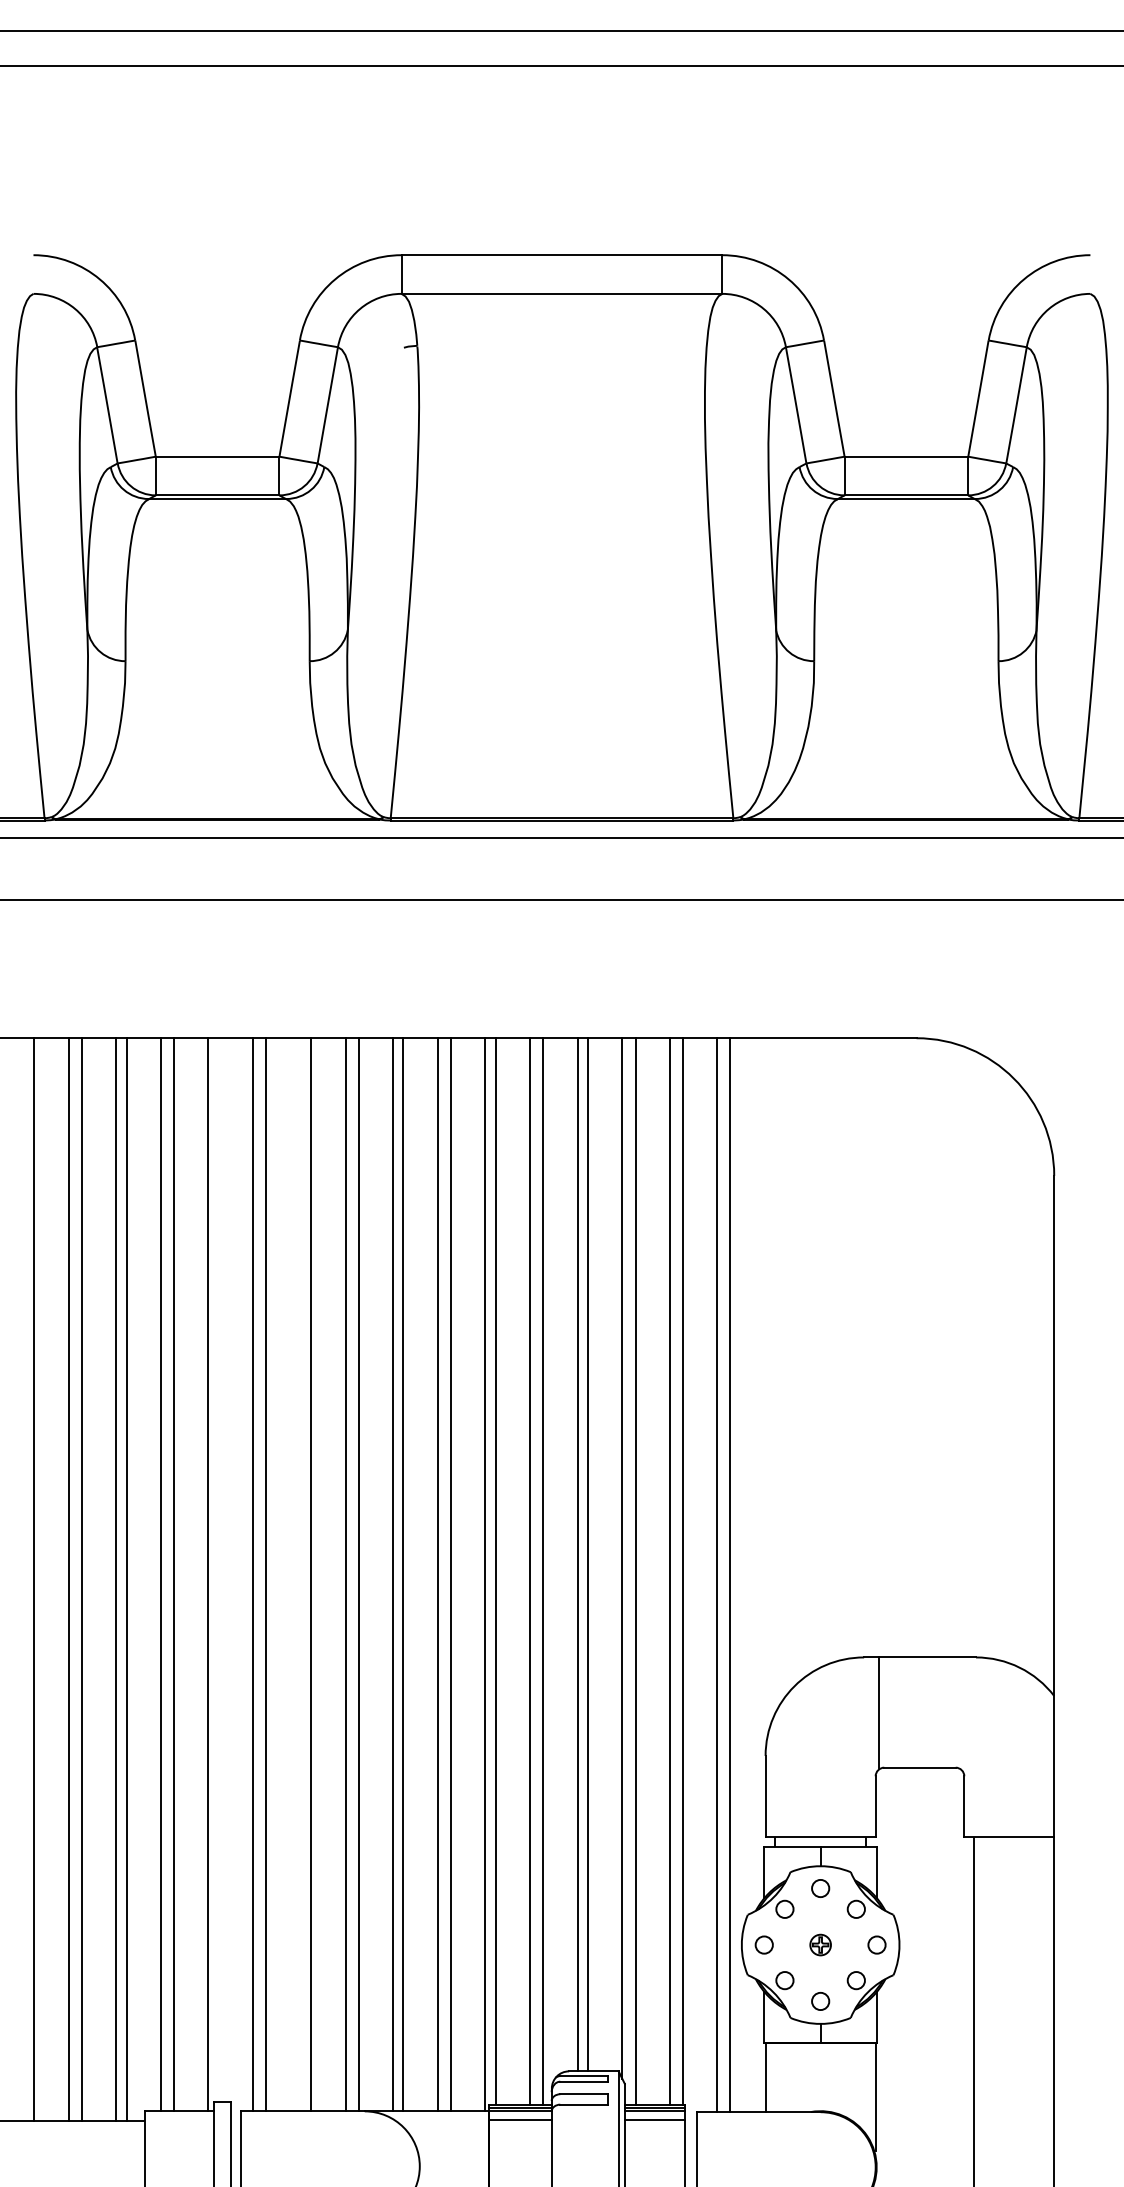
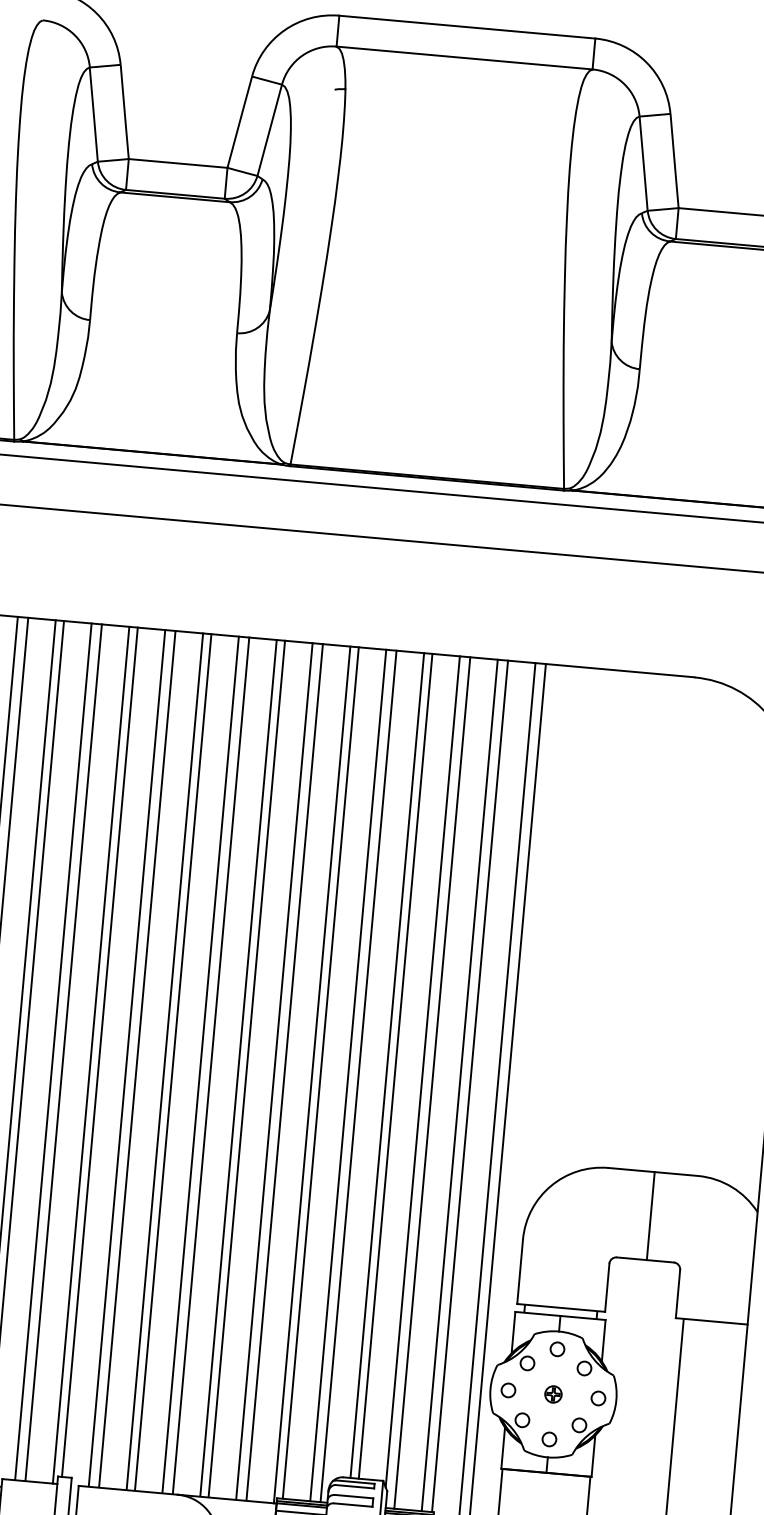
line: (218, 1570) -> (99, 1052), added
line: (300, 1574) -> (164, 1061), added
line: (878, 1712) -> (650, 1216), moved

